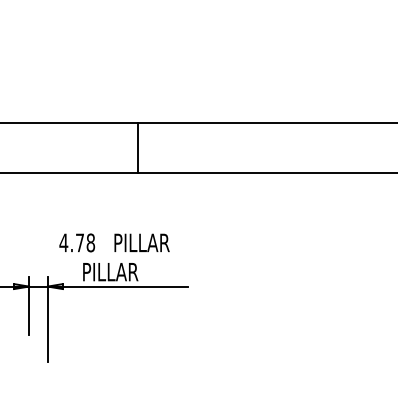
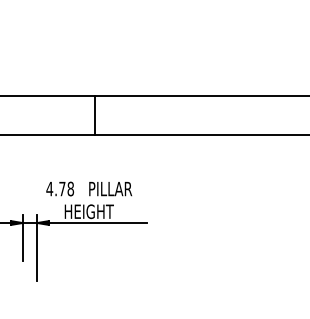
line: (138, 147) -> (95, 114), moved
text: (115, 271) -> (89, 211), PILLAR -> HEIGHT

